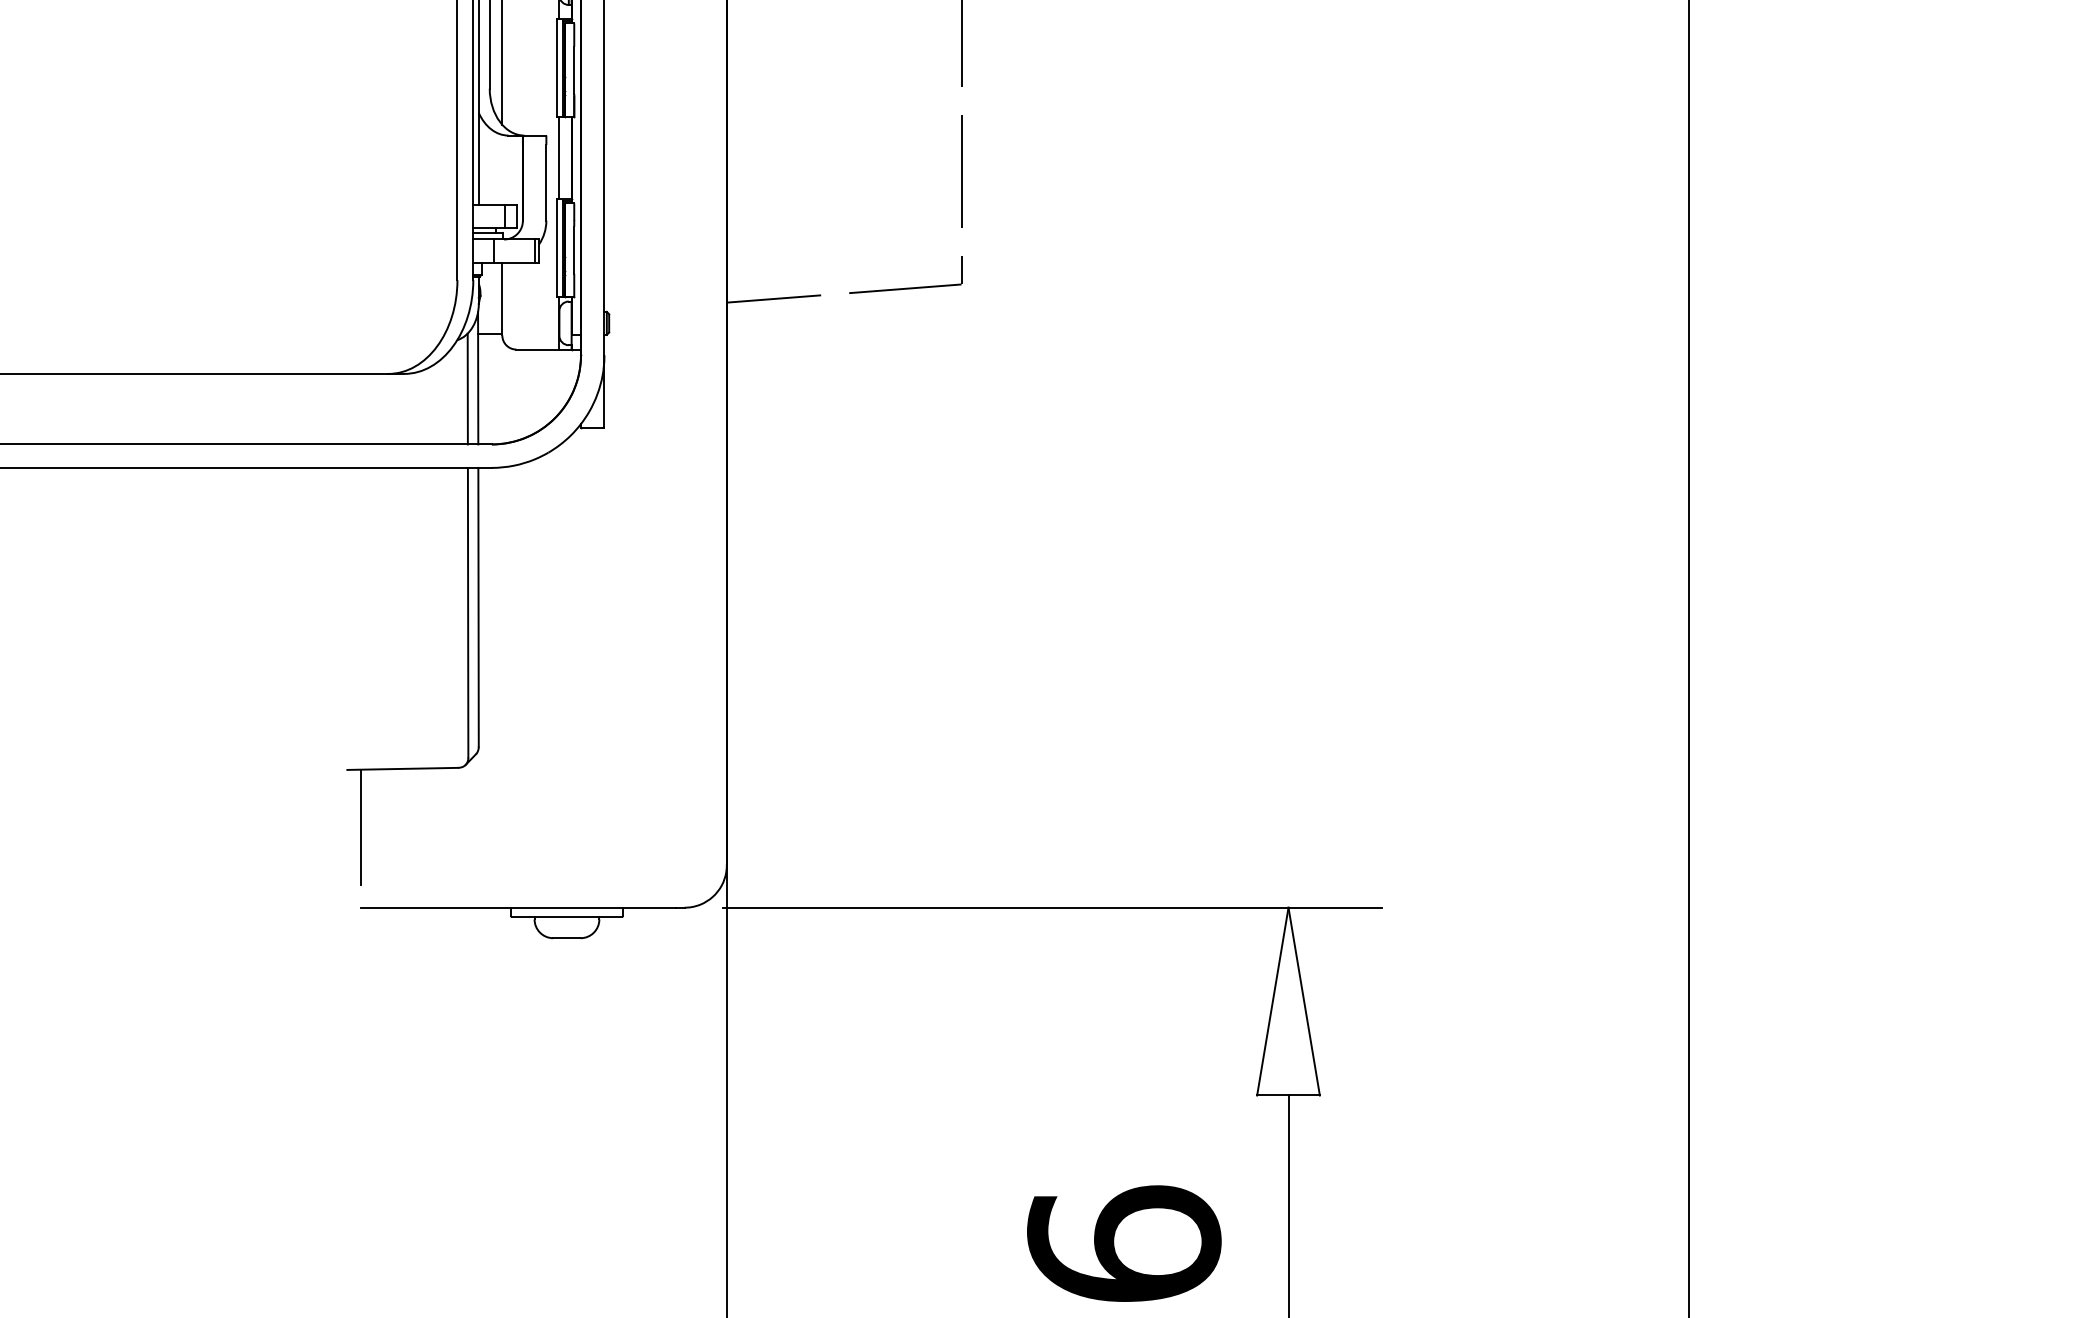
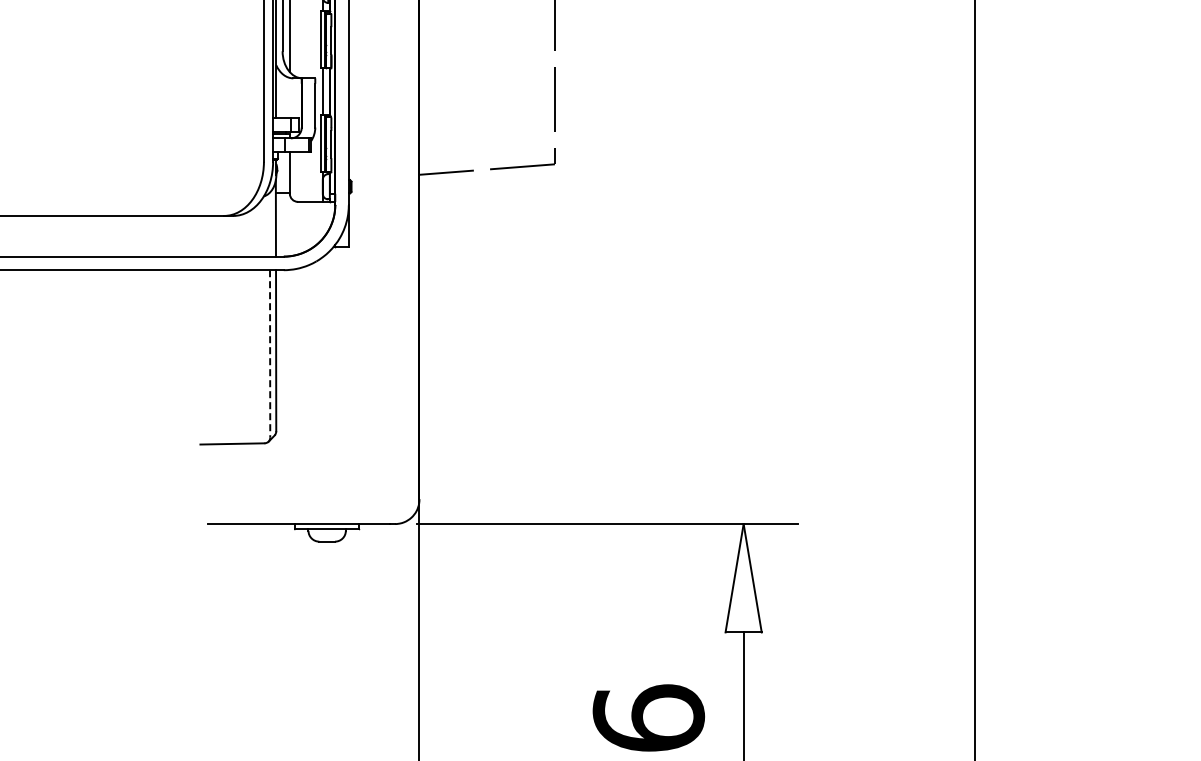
line: (467, 388) -> (269, 224), removed
line: (468, 612) -> (270, 353), solid -> dashed
line: (361, 827) -> (208, 477), removed

